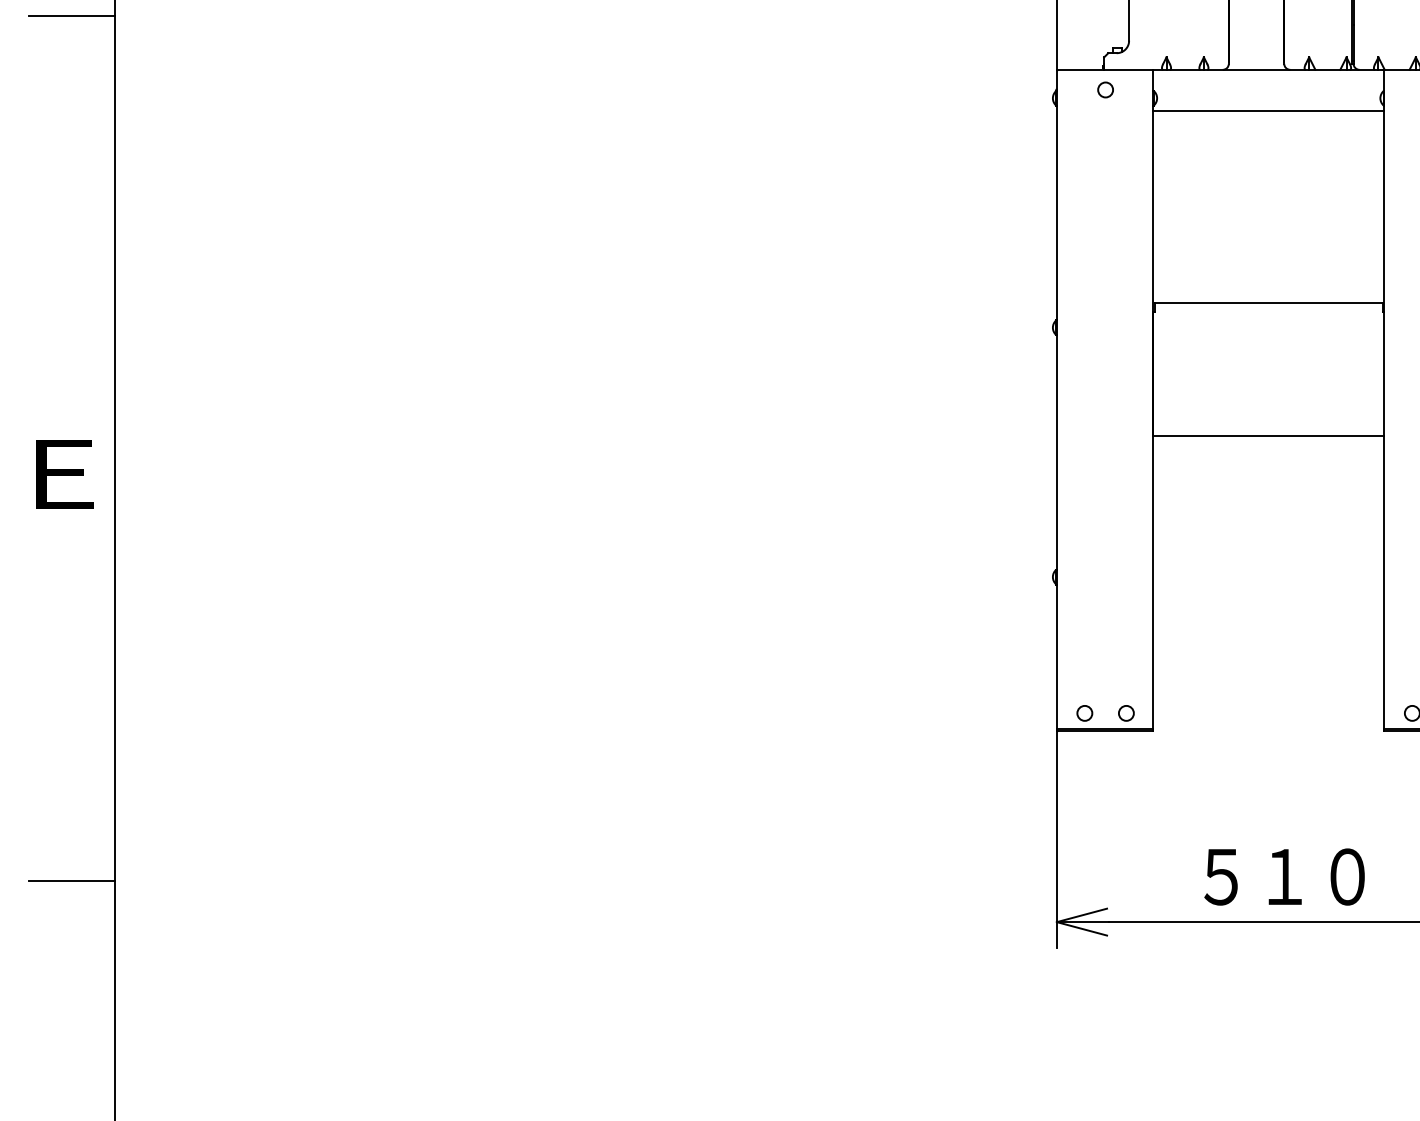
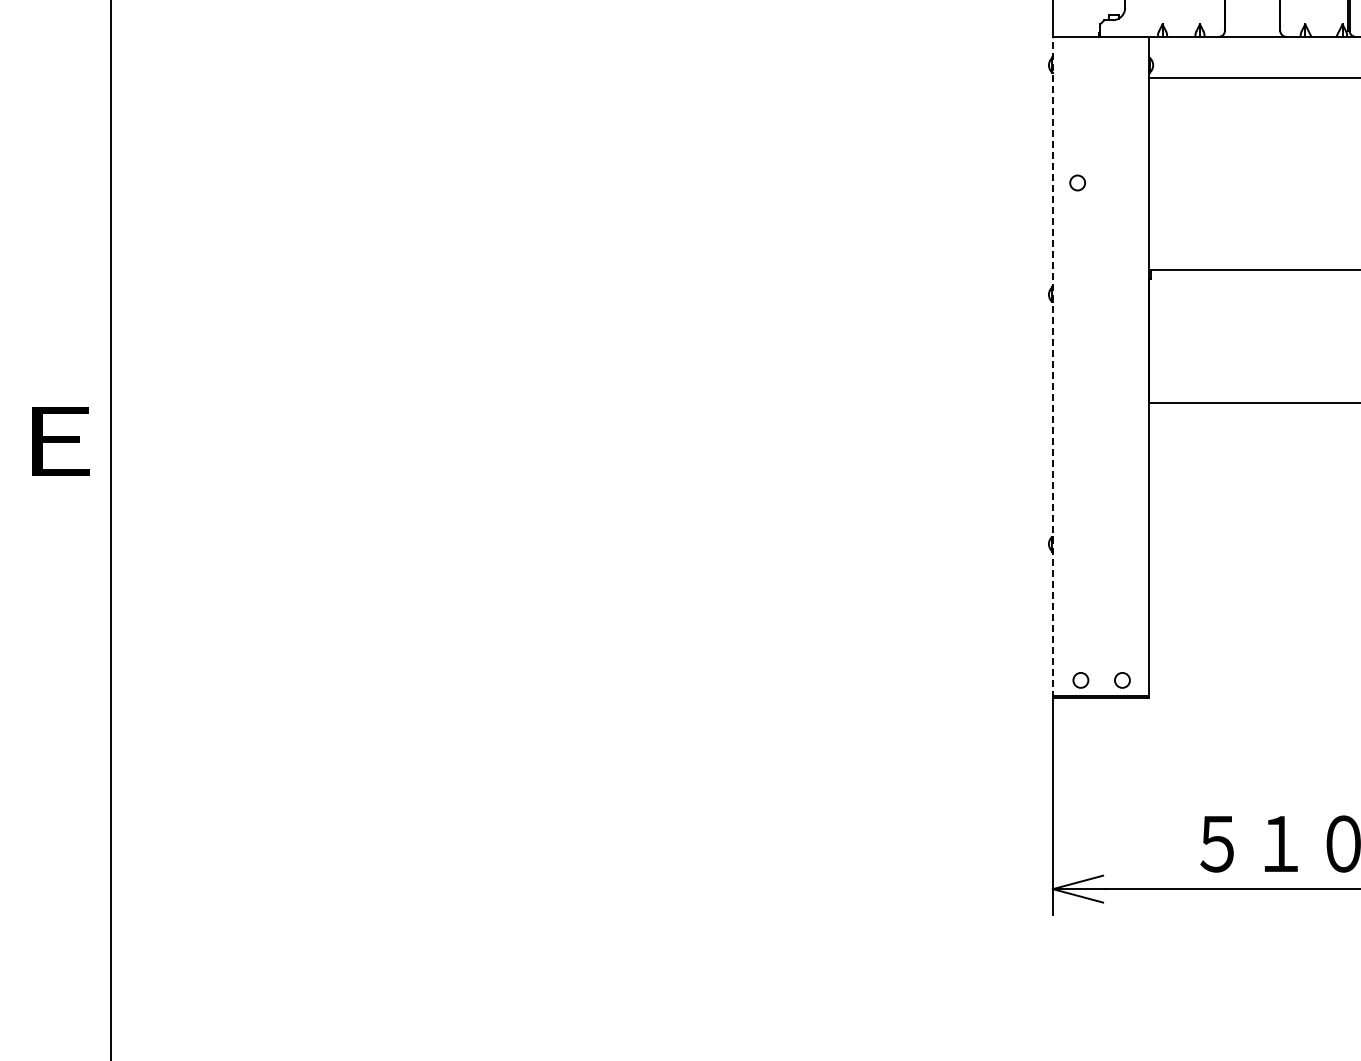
circle: (1105, 89) -> (1077, 182), moved
line: (1056, 399) -> (1052, 366), solid -> dashed
line: (71, 881) -> (67, 848), removed

